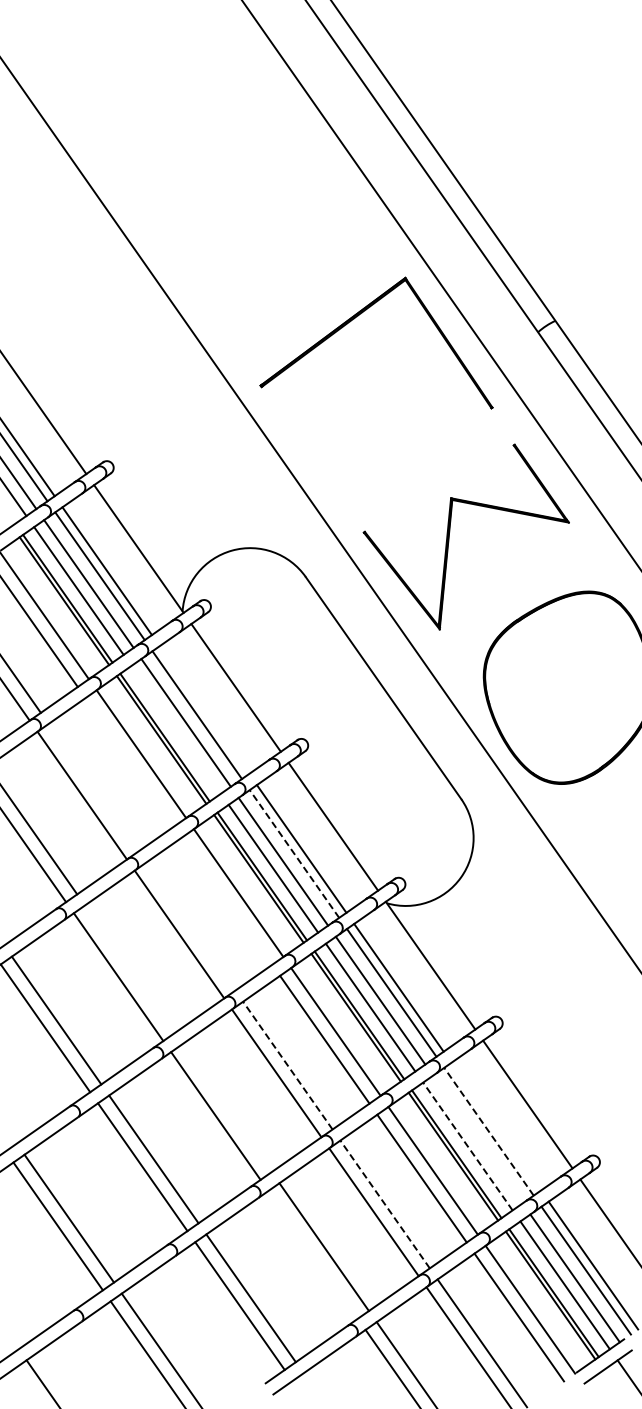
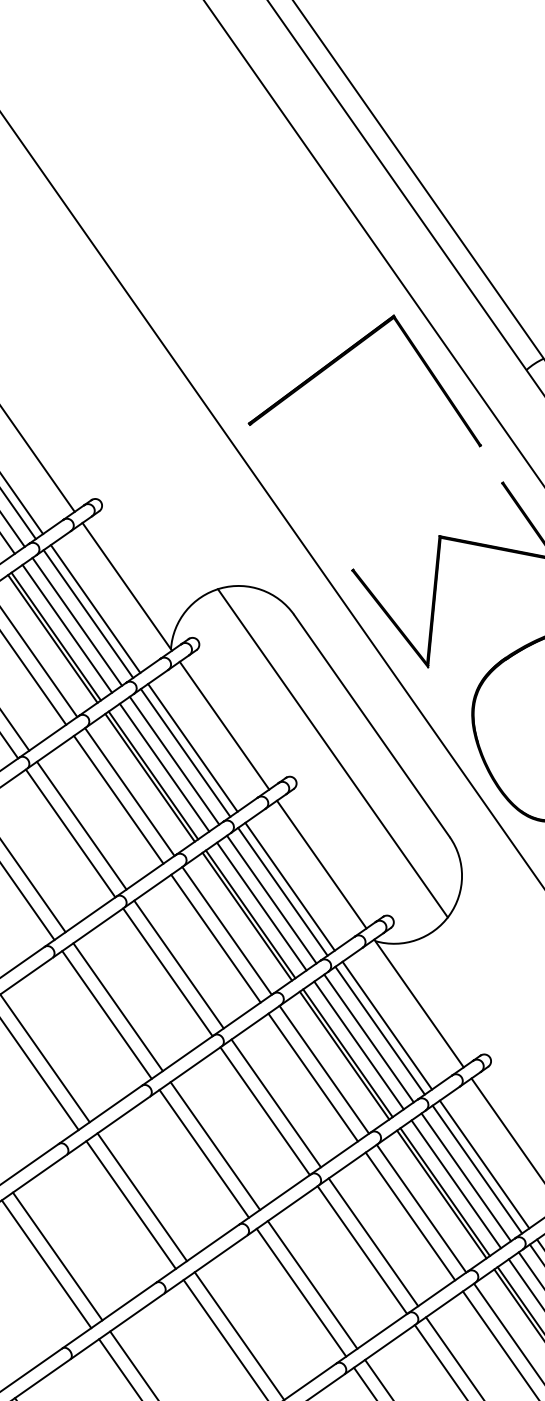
line: (204, 709) -> (192, 747), added
line: (344, 715) -> (332, 753), added
line: (175, 729) -> (163, 767), added
line: (130, 761) -> (118, 799), added
line: (93, 787) -> (81, 825), added
line: (294, 854) -> (282, 892), dashed -> solid
line: (227, 900) -> (215, 938), added
line: (190, 926) -> (178, 964), added
line: (129, 969) -> (117, 1007), added
line: (287, 1065) -> (275, 1103), dashed -> solid
line: (226, 1108) -> (214, 1146), added
line: (495, 1126) -> (483, 1164), added
line: (488, 1131) -> (476, 1169), dashed -> solid
line: (477, 1139) -> (465, 1177), added
line: (467, 1146) -> (455, 1184), dashed -> solid
line: (385, 1204) -> (373, 1242), dashed -> solid
line: (312, 1254) -> (300, 1292), added

